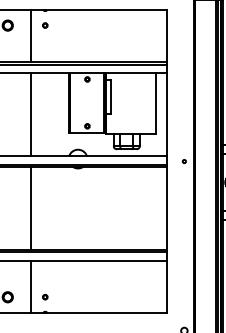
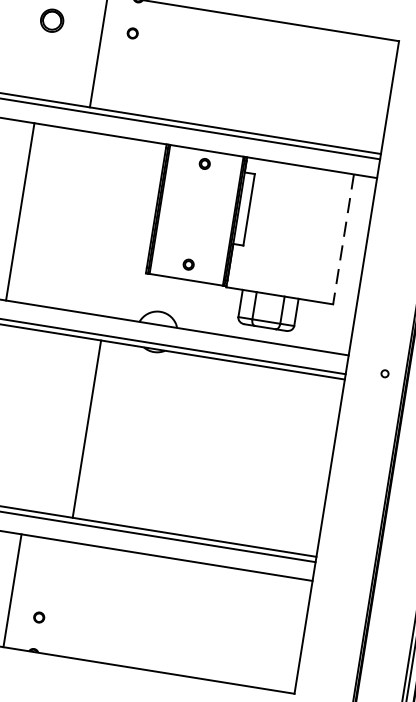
line: (155, 104) -> (342, 241), solid -> dashed
line: (31, 114) -> (20, 211), moved
line: (31, 208) -> (87, 429), moved

